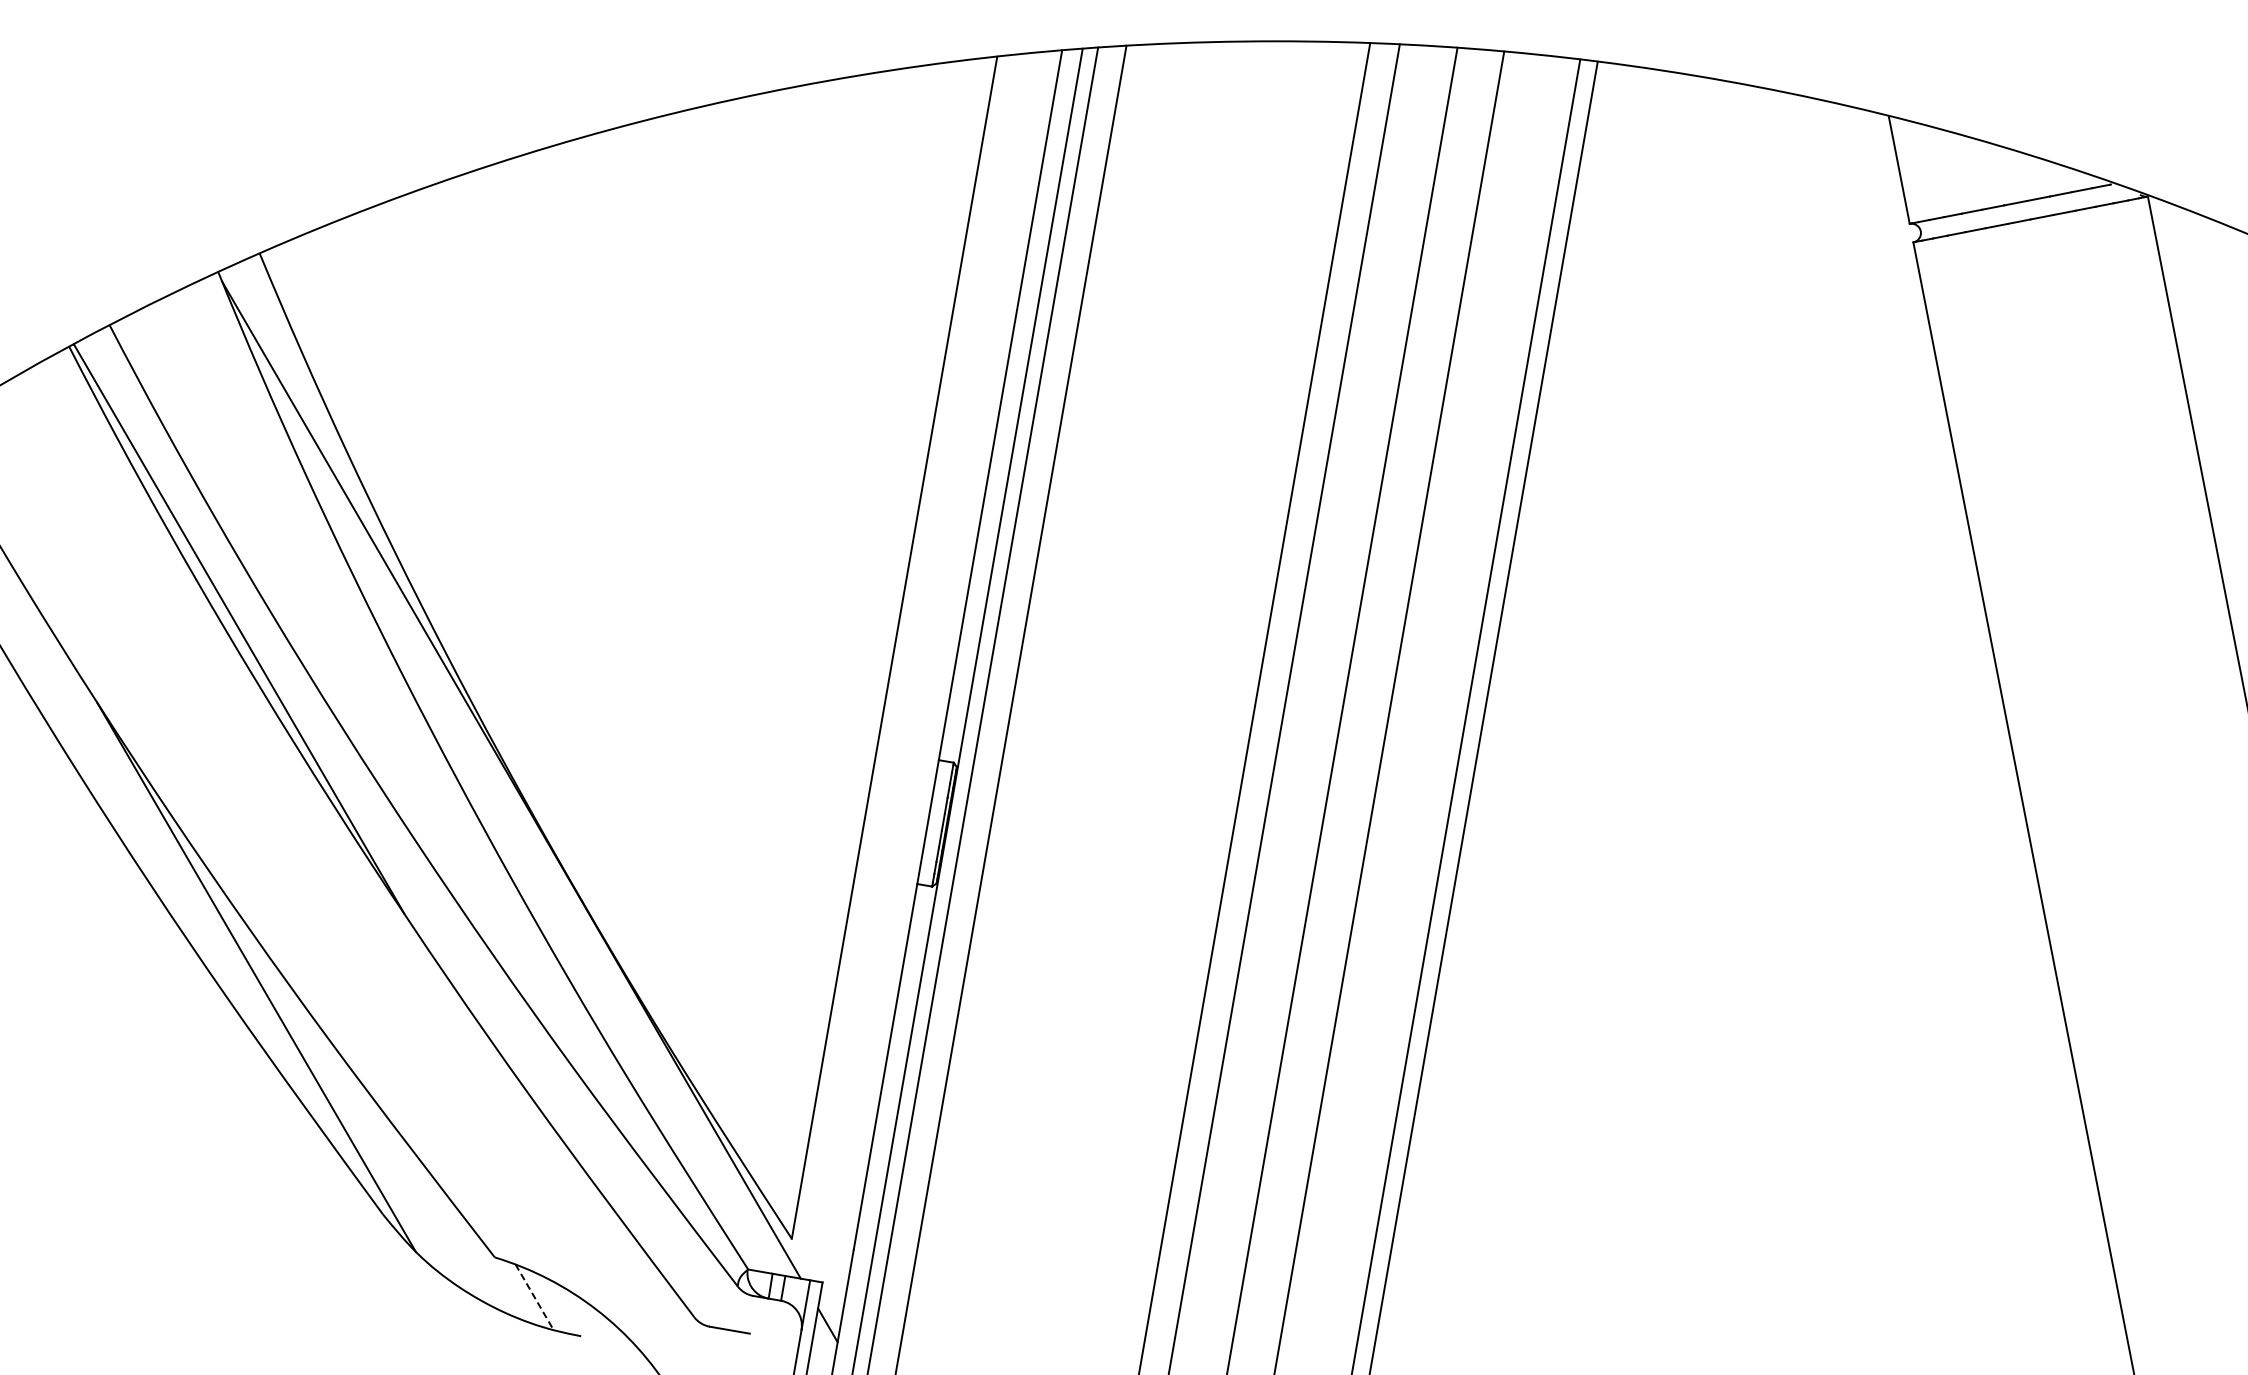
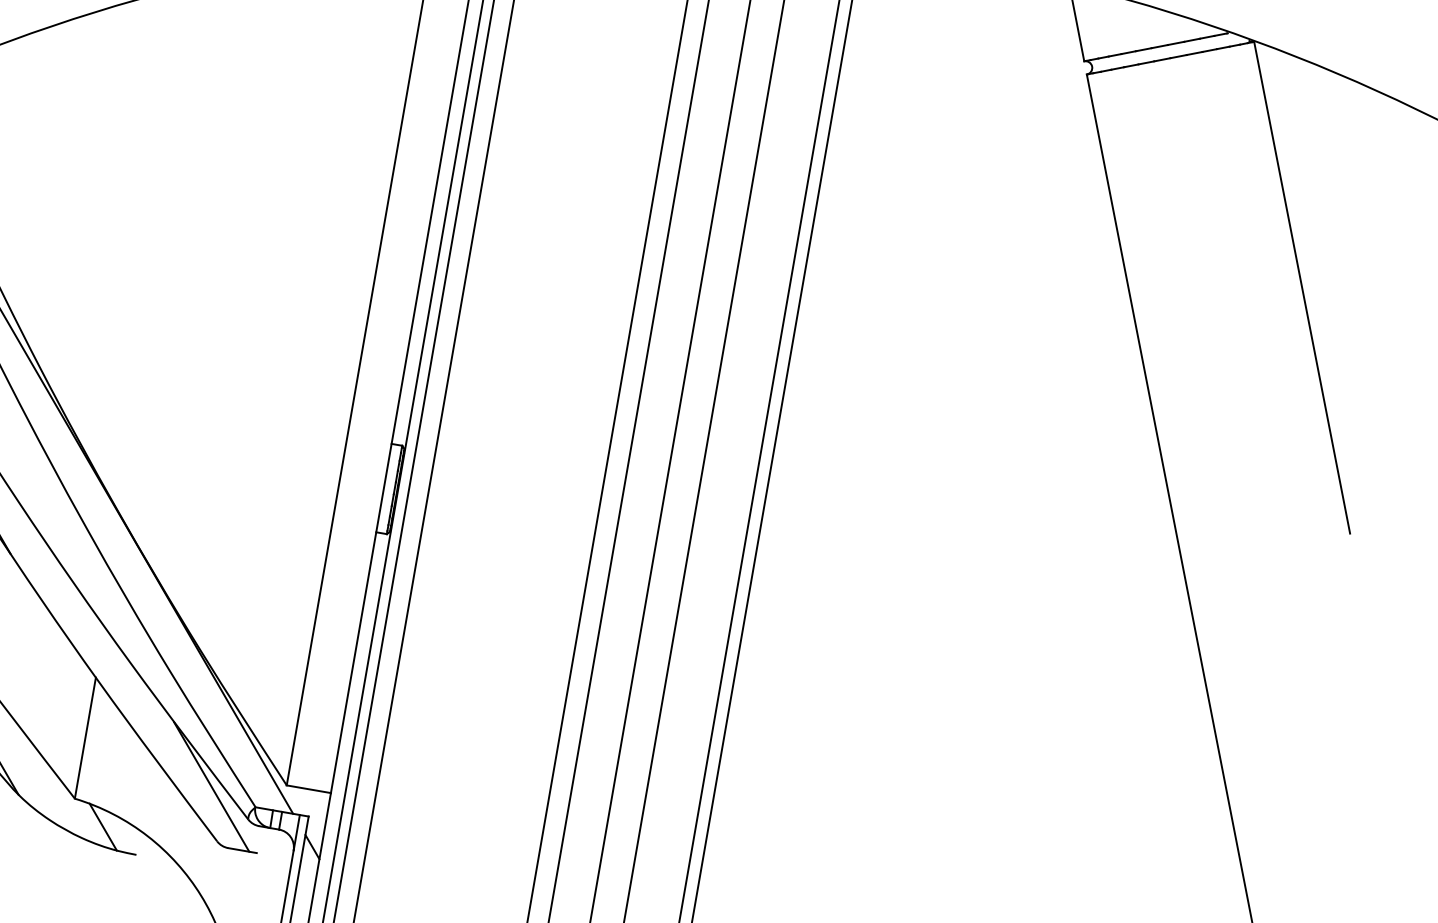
line: (509, 1172) -> (85, 738), added
line: (686, 1240) -> (211, 786), added
line: (822, 1243) -> (308, 788), added
line: (534, 1297) -> (103, 827), dashed -> solid

